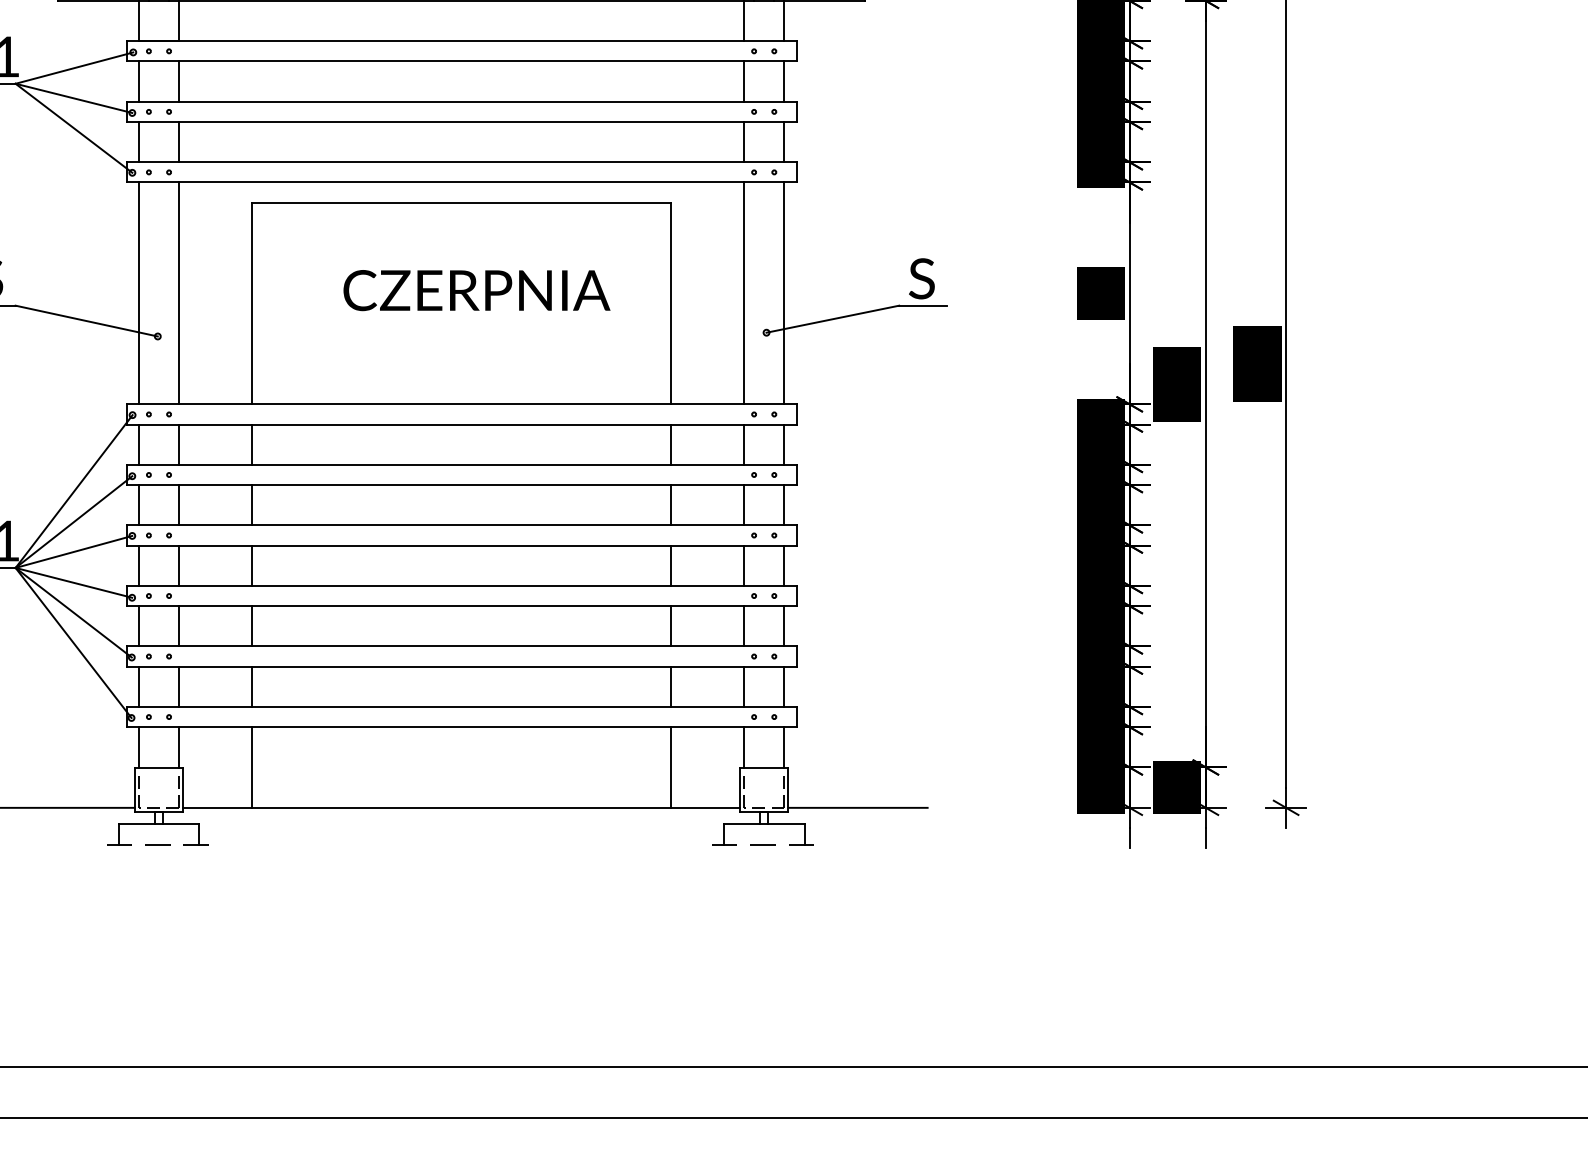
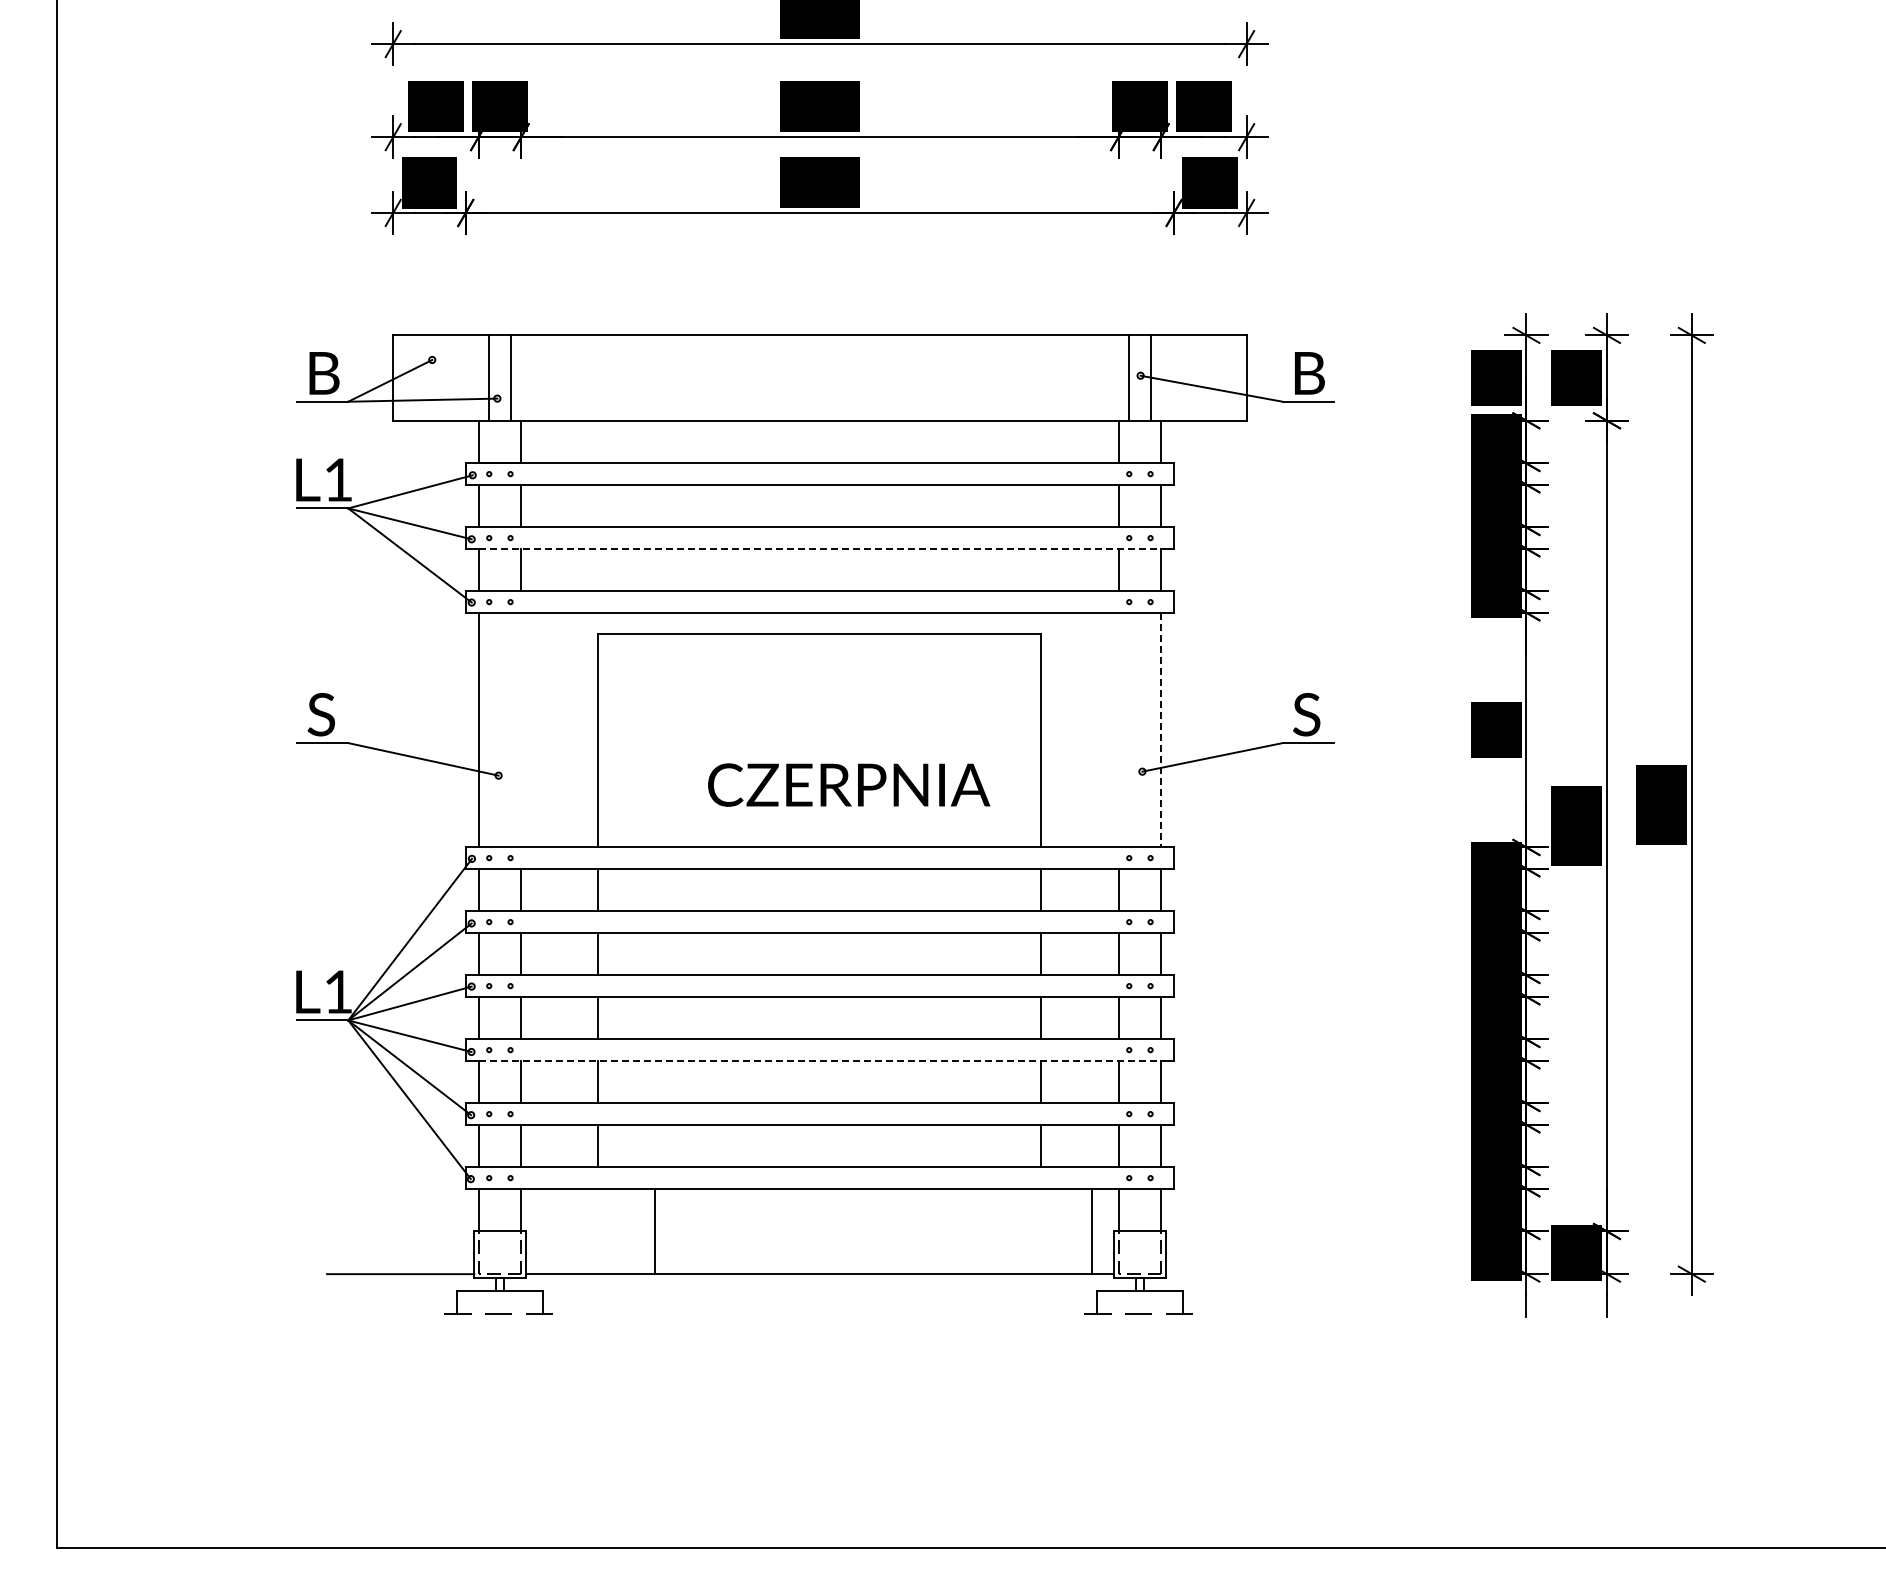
line: (462, 121) -> (820, 548), solid -> dashed
text: (477, 289) -> (849, 784), moved
line: (179, 292) -> (521, 729), removed
line: (743, 292) -> (1118, 729), removed
line: (784, 293) -> (1161, 730), solid -> dashed
line: (462, 605) -> (820, 1060), solid -> dashed
line: (252, 767) -> (655, 1231), moved
line: (671, 767) -> (1092, 1231), moved
line: (857, 808) -> (1238, 1274), removed

